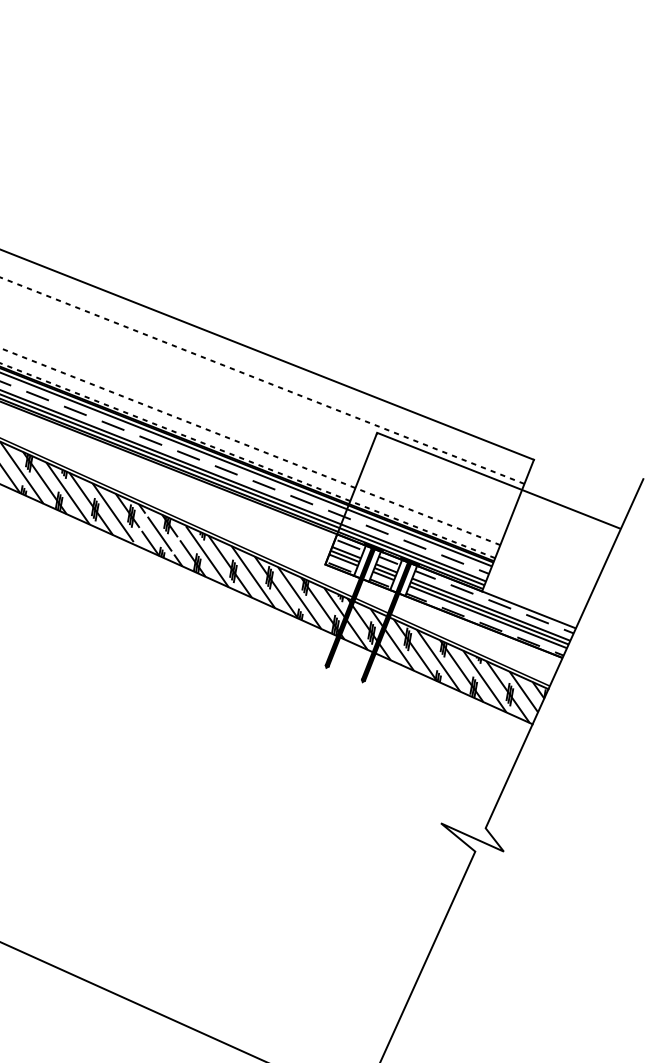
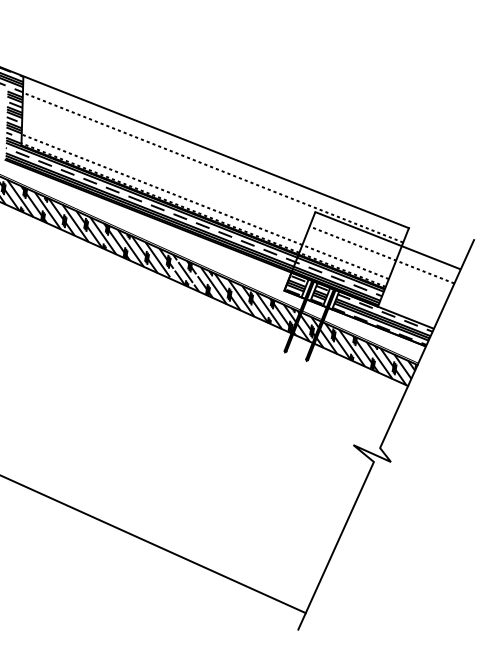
line: (488, 503) -> (381, 254), added

